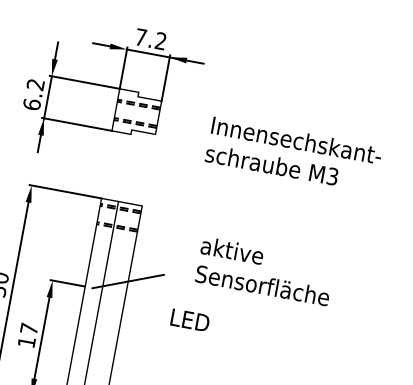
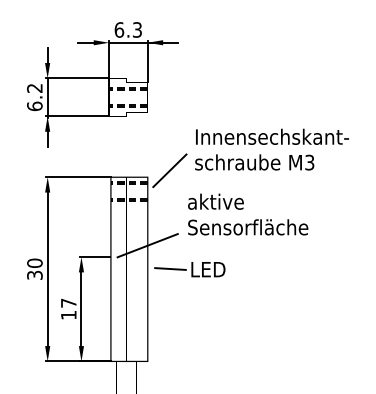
text: (150, 38) -> (127, 29), 7.2 -> 6.3
text: (293, 154) -> (271, 149), moved
line: (167, 202) -> (169, 170), added
text: (265, 271) -> (248, 214), moved
line: (148, 311) -> (170, 268), added

